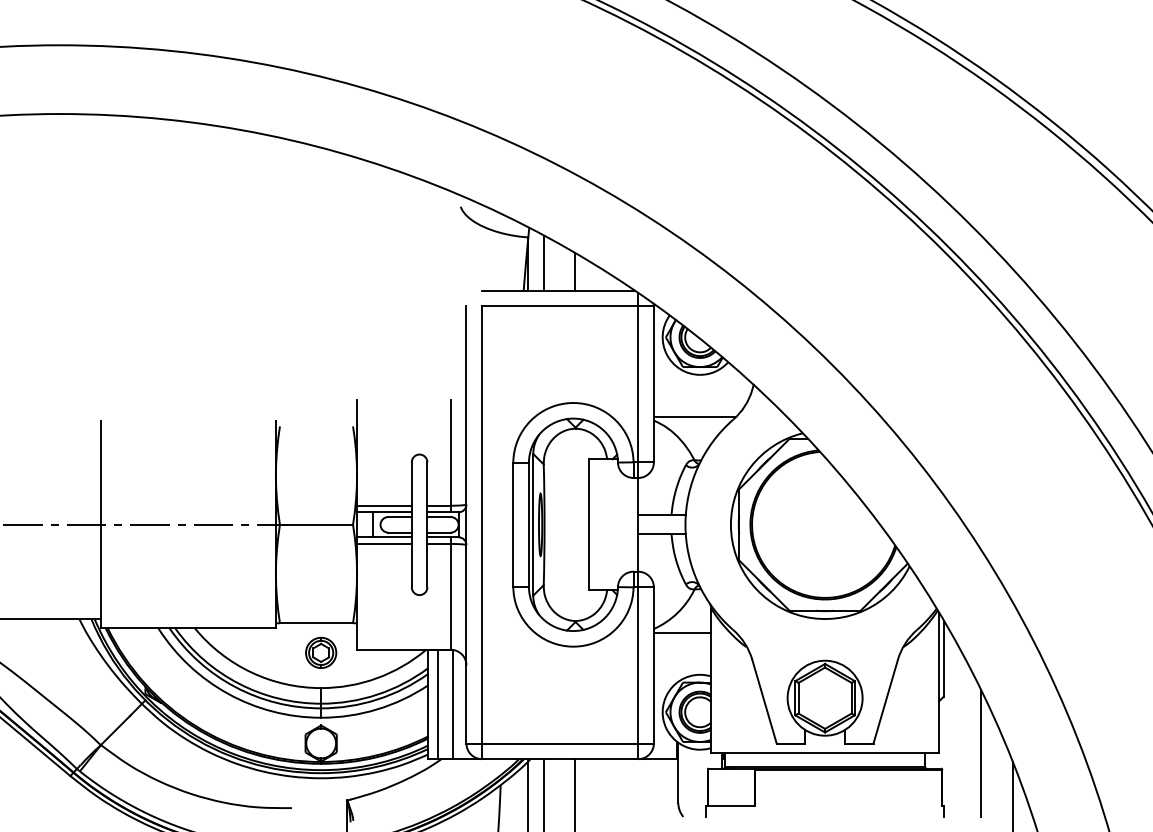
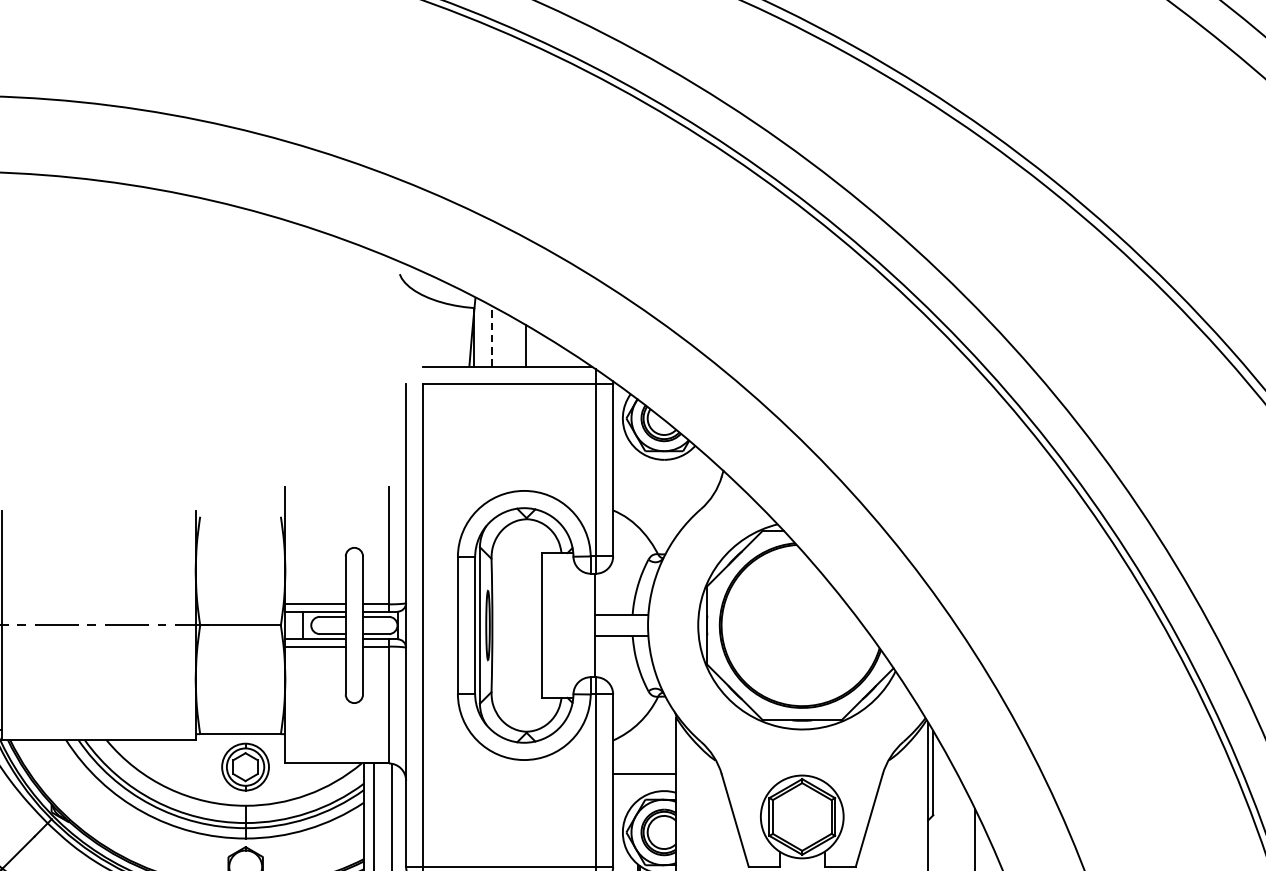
line: (543, 262) -> (491, 335), solid -> dashed
line: (694, 416) -> (658, 505), removed
line: (682, 632) -> (644, 773), moved
part: (321, 652) -> (246, 766), size x1.4

